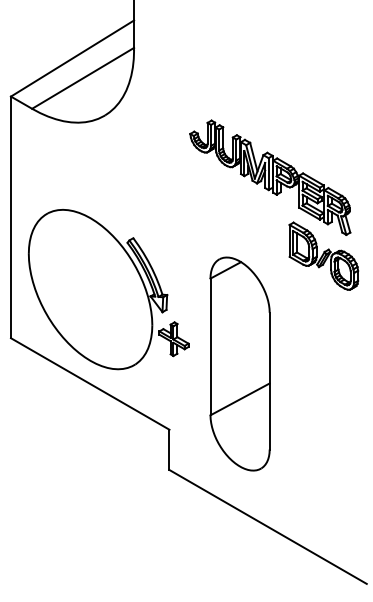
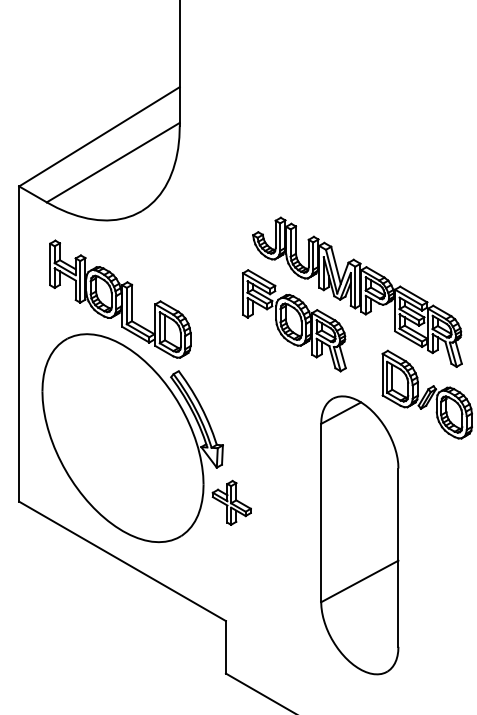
part: (88, 182) -> (120, 298), added
part: (221, 199) -> (293, 320), added
part: (239, 363) -> (359, 534), moved

